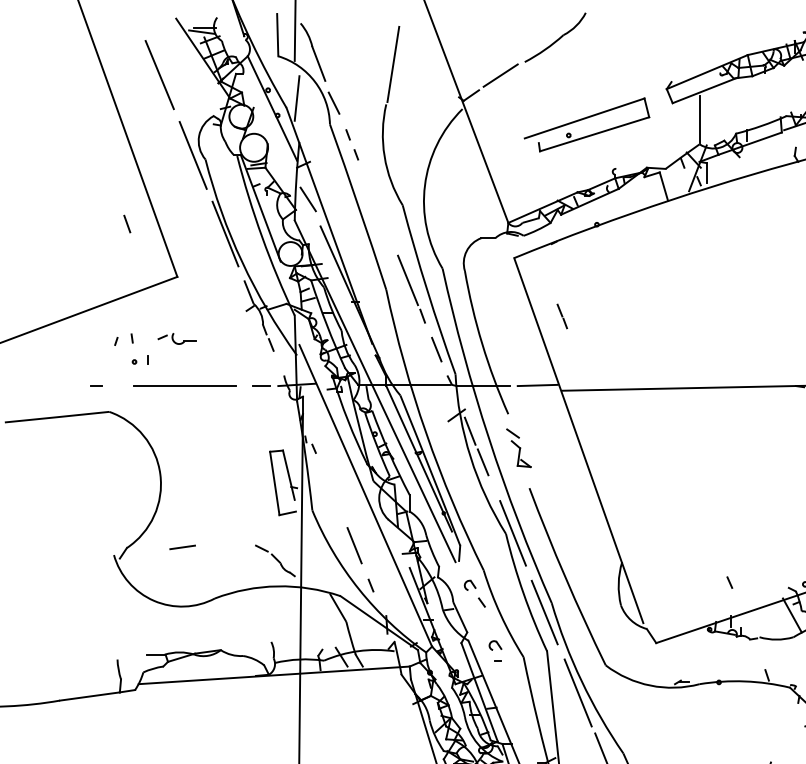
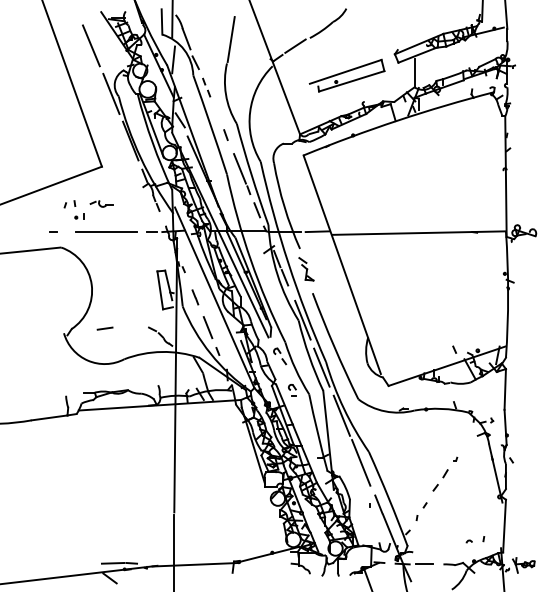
line: (126, 223) -> (225, 134), moved
line: (562, 316) -> (195, 297), moved
line: (729, 582) -> (454, 349), moved

